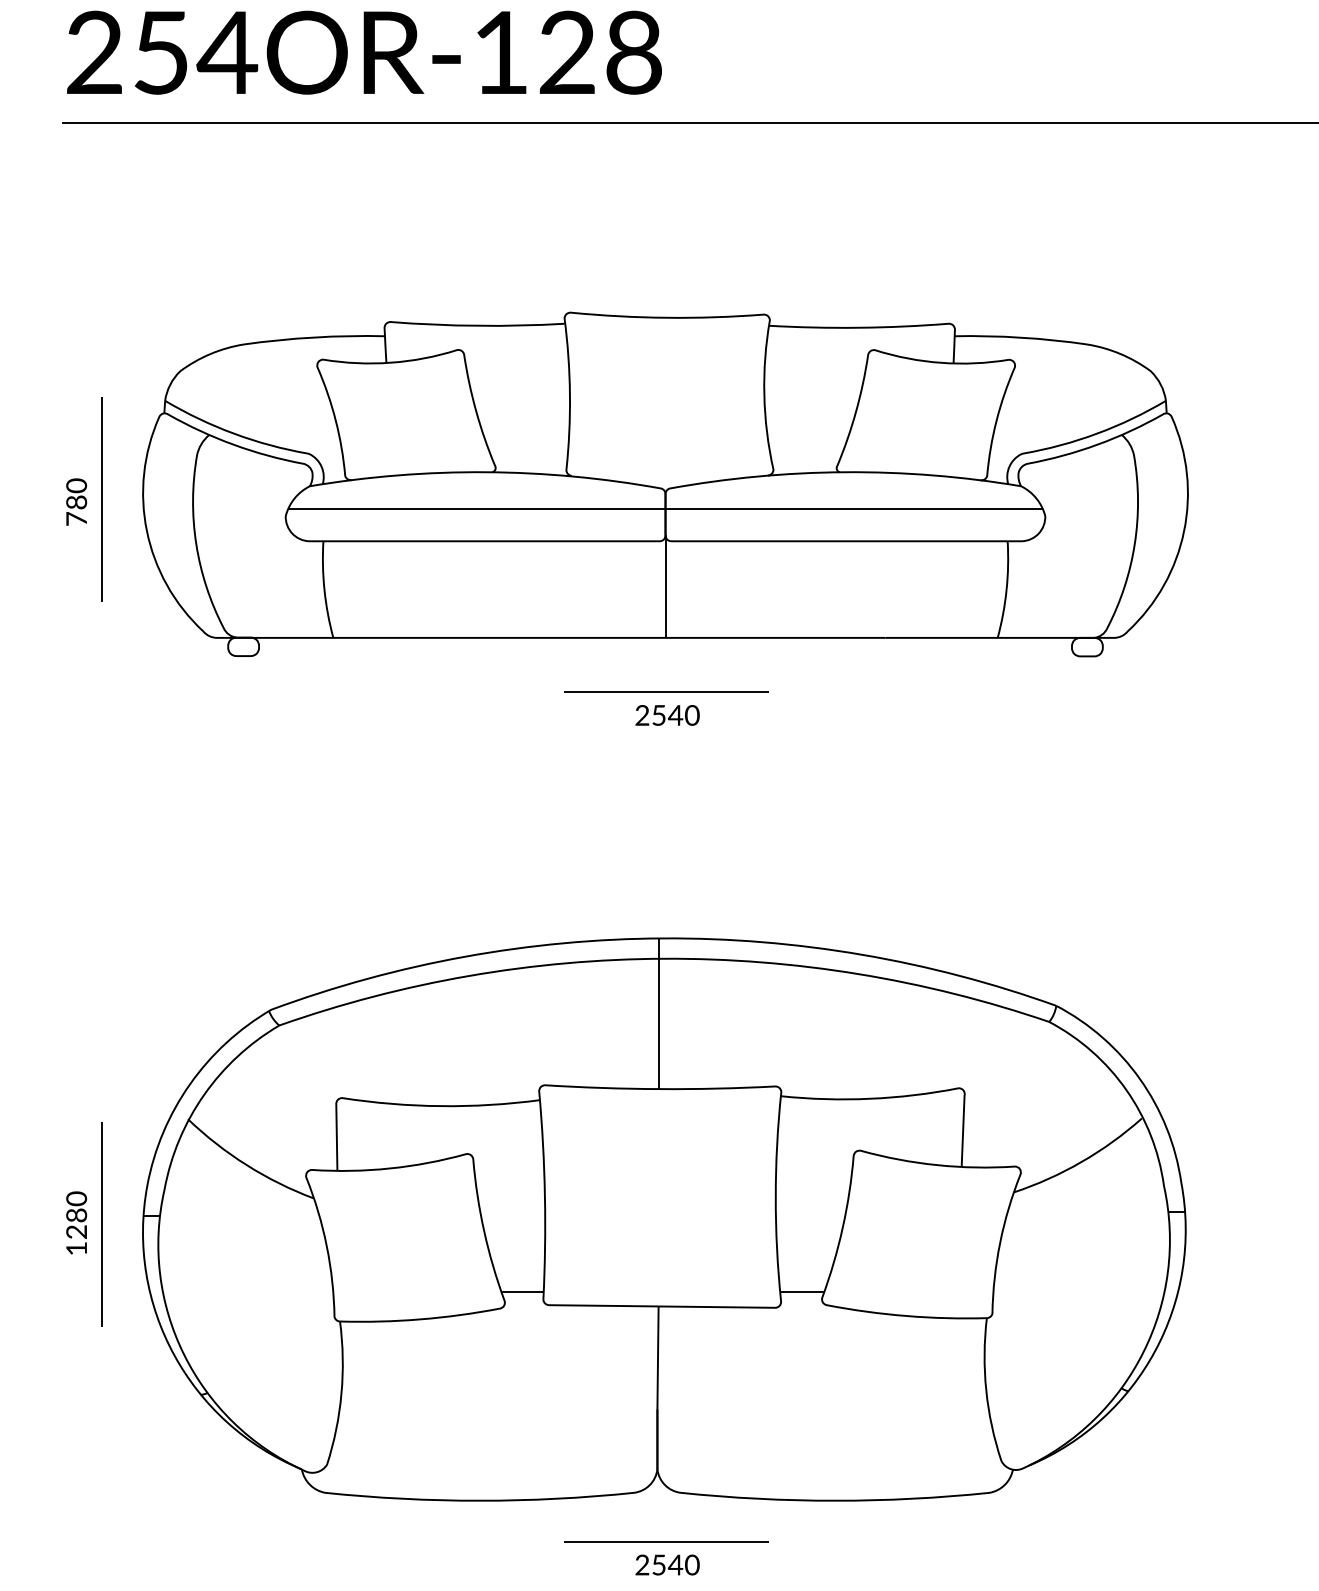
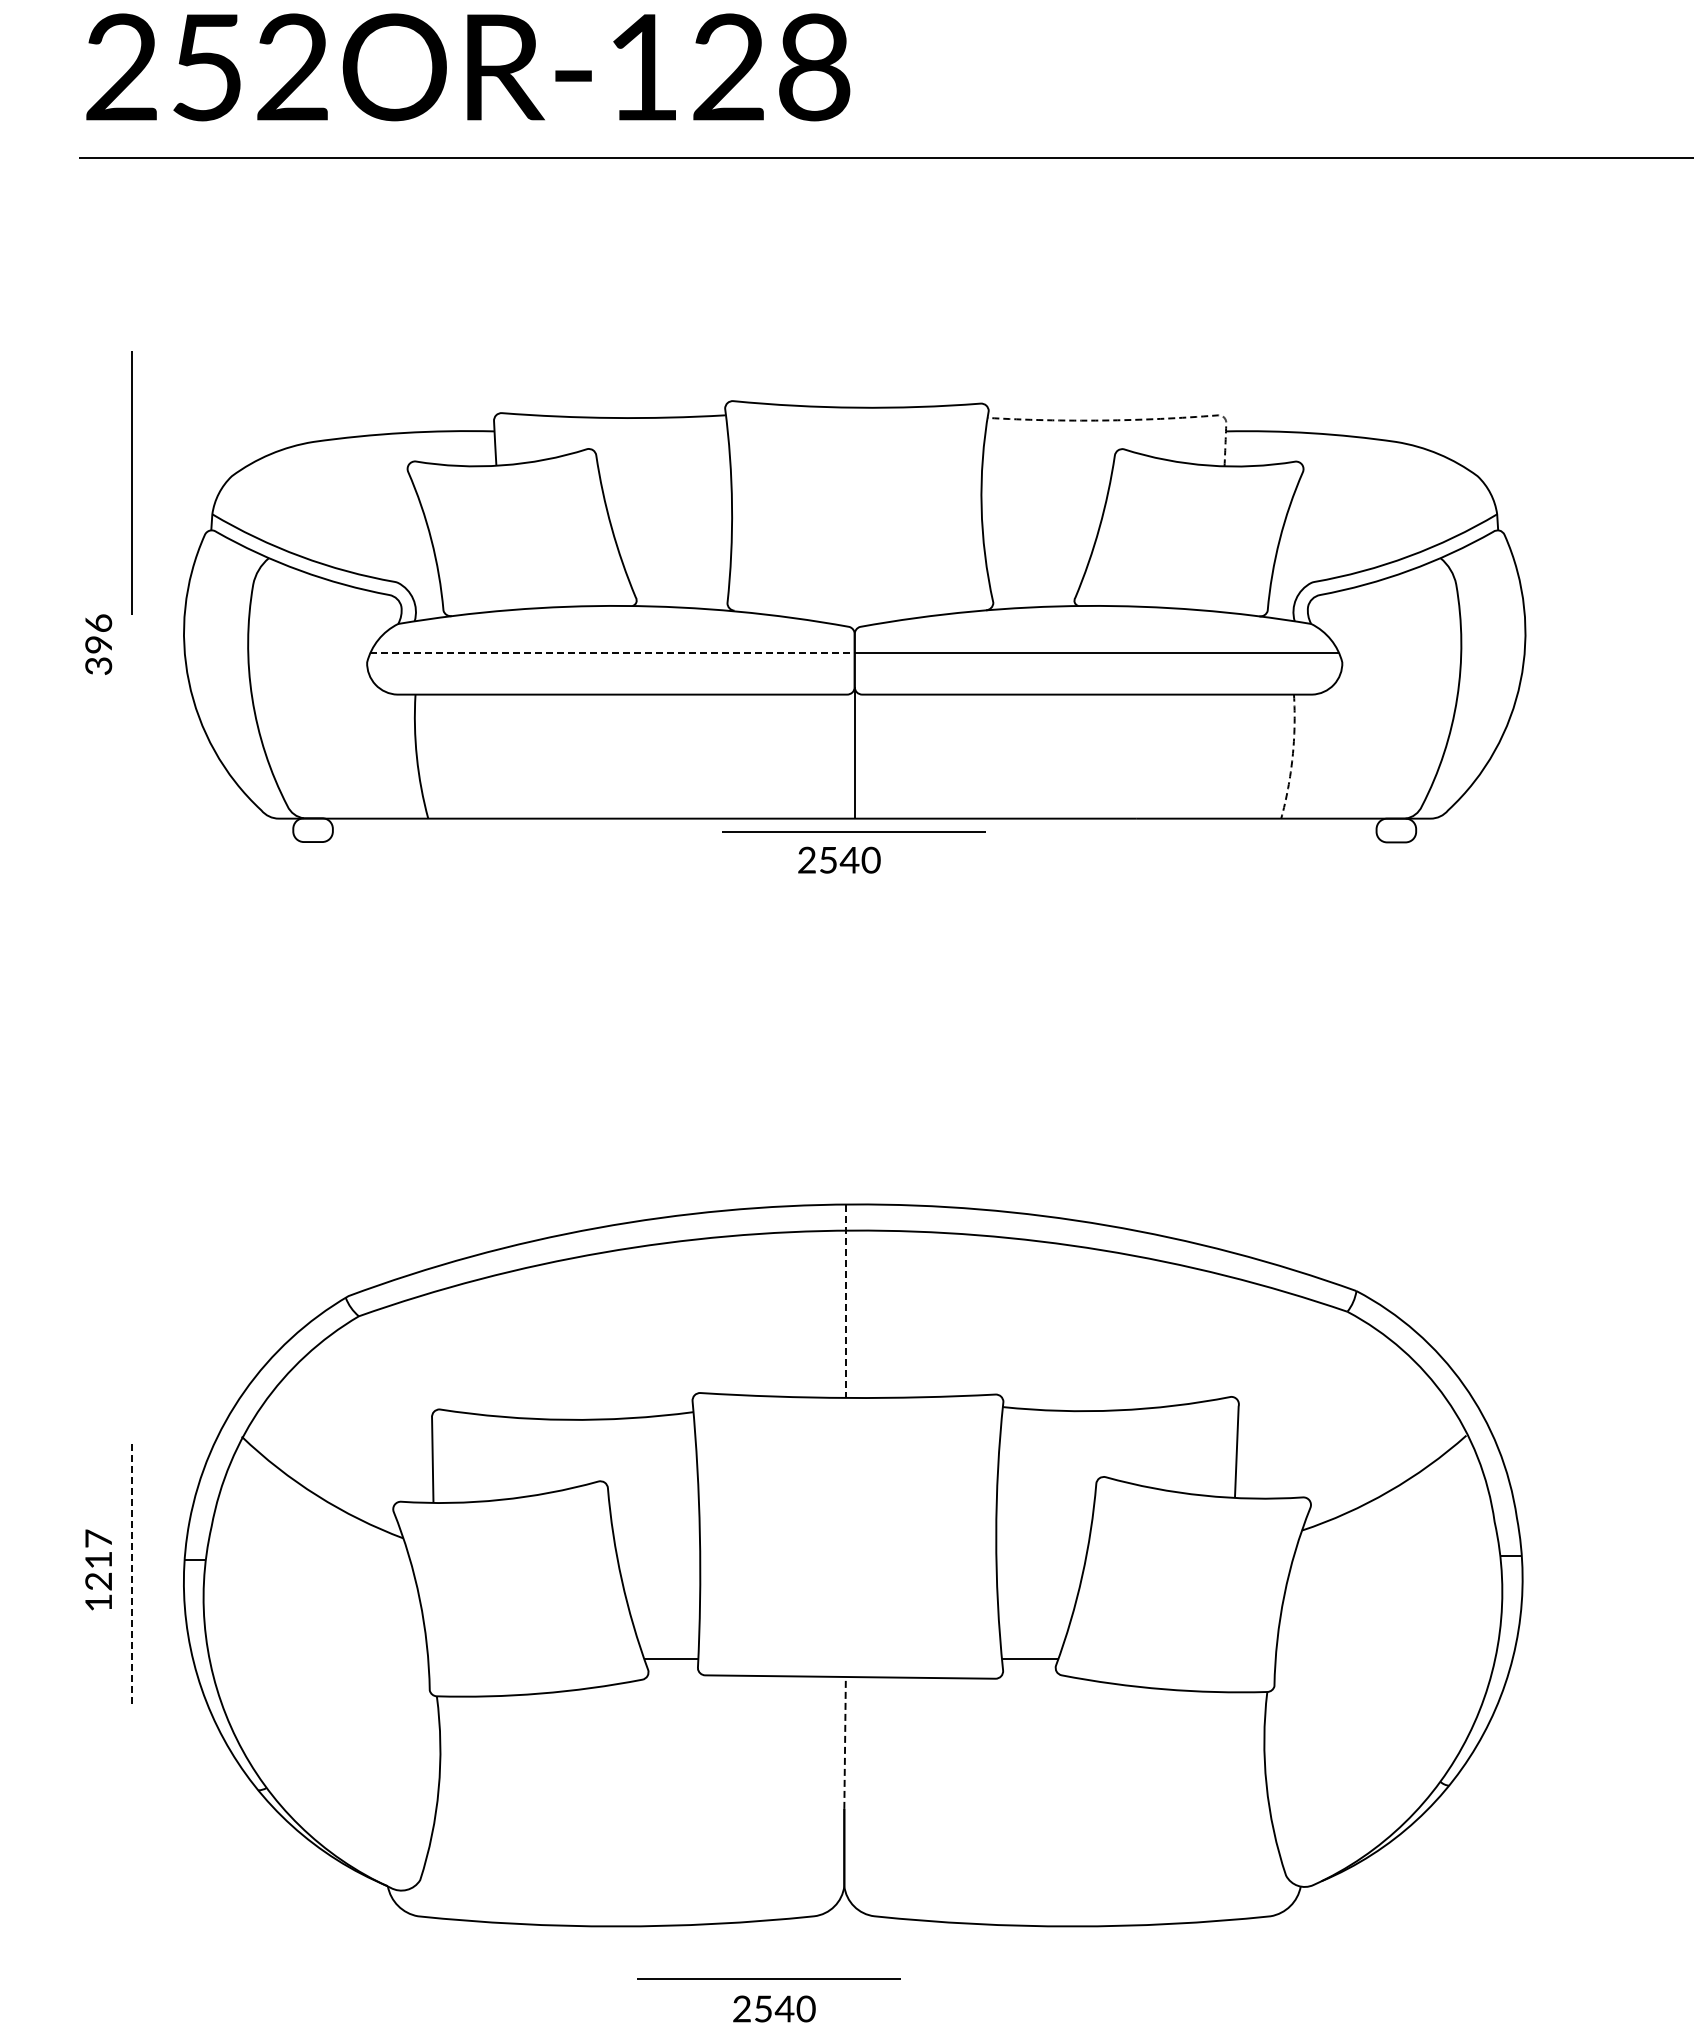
text: (226, 52) -> (291, 66), 254OR-128 -> 252OR-128
line: (885, 326) -> (1137, 419), solid -> dashed
line: (102, 499) -> (131, 482), moved
text: (76, 501) -> (98, 643), 780 -> 396
line: (477, 509) -> (613, 653), solid -> dashed
line: (1006, 590) -> (1292, 757), solid -> dashed
line: (666, 691) -> (853, 831), moved
text: (667, 714) -> (839, 859), moved
line: (658, 1013) -> (845, 1301), solid -> dashed
text: (76, 1206) -> (98, 1548), 1280 -> 1217
line: (102, 1224) -> (131, 1571), solid -> dashed
line: (658, 1357) -> (845, 1742), solid -> dashed
line: (666, 1541) -> (768, 1978), moved
text: (667, 1564) -> (774, 2008), moved

